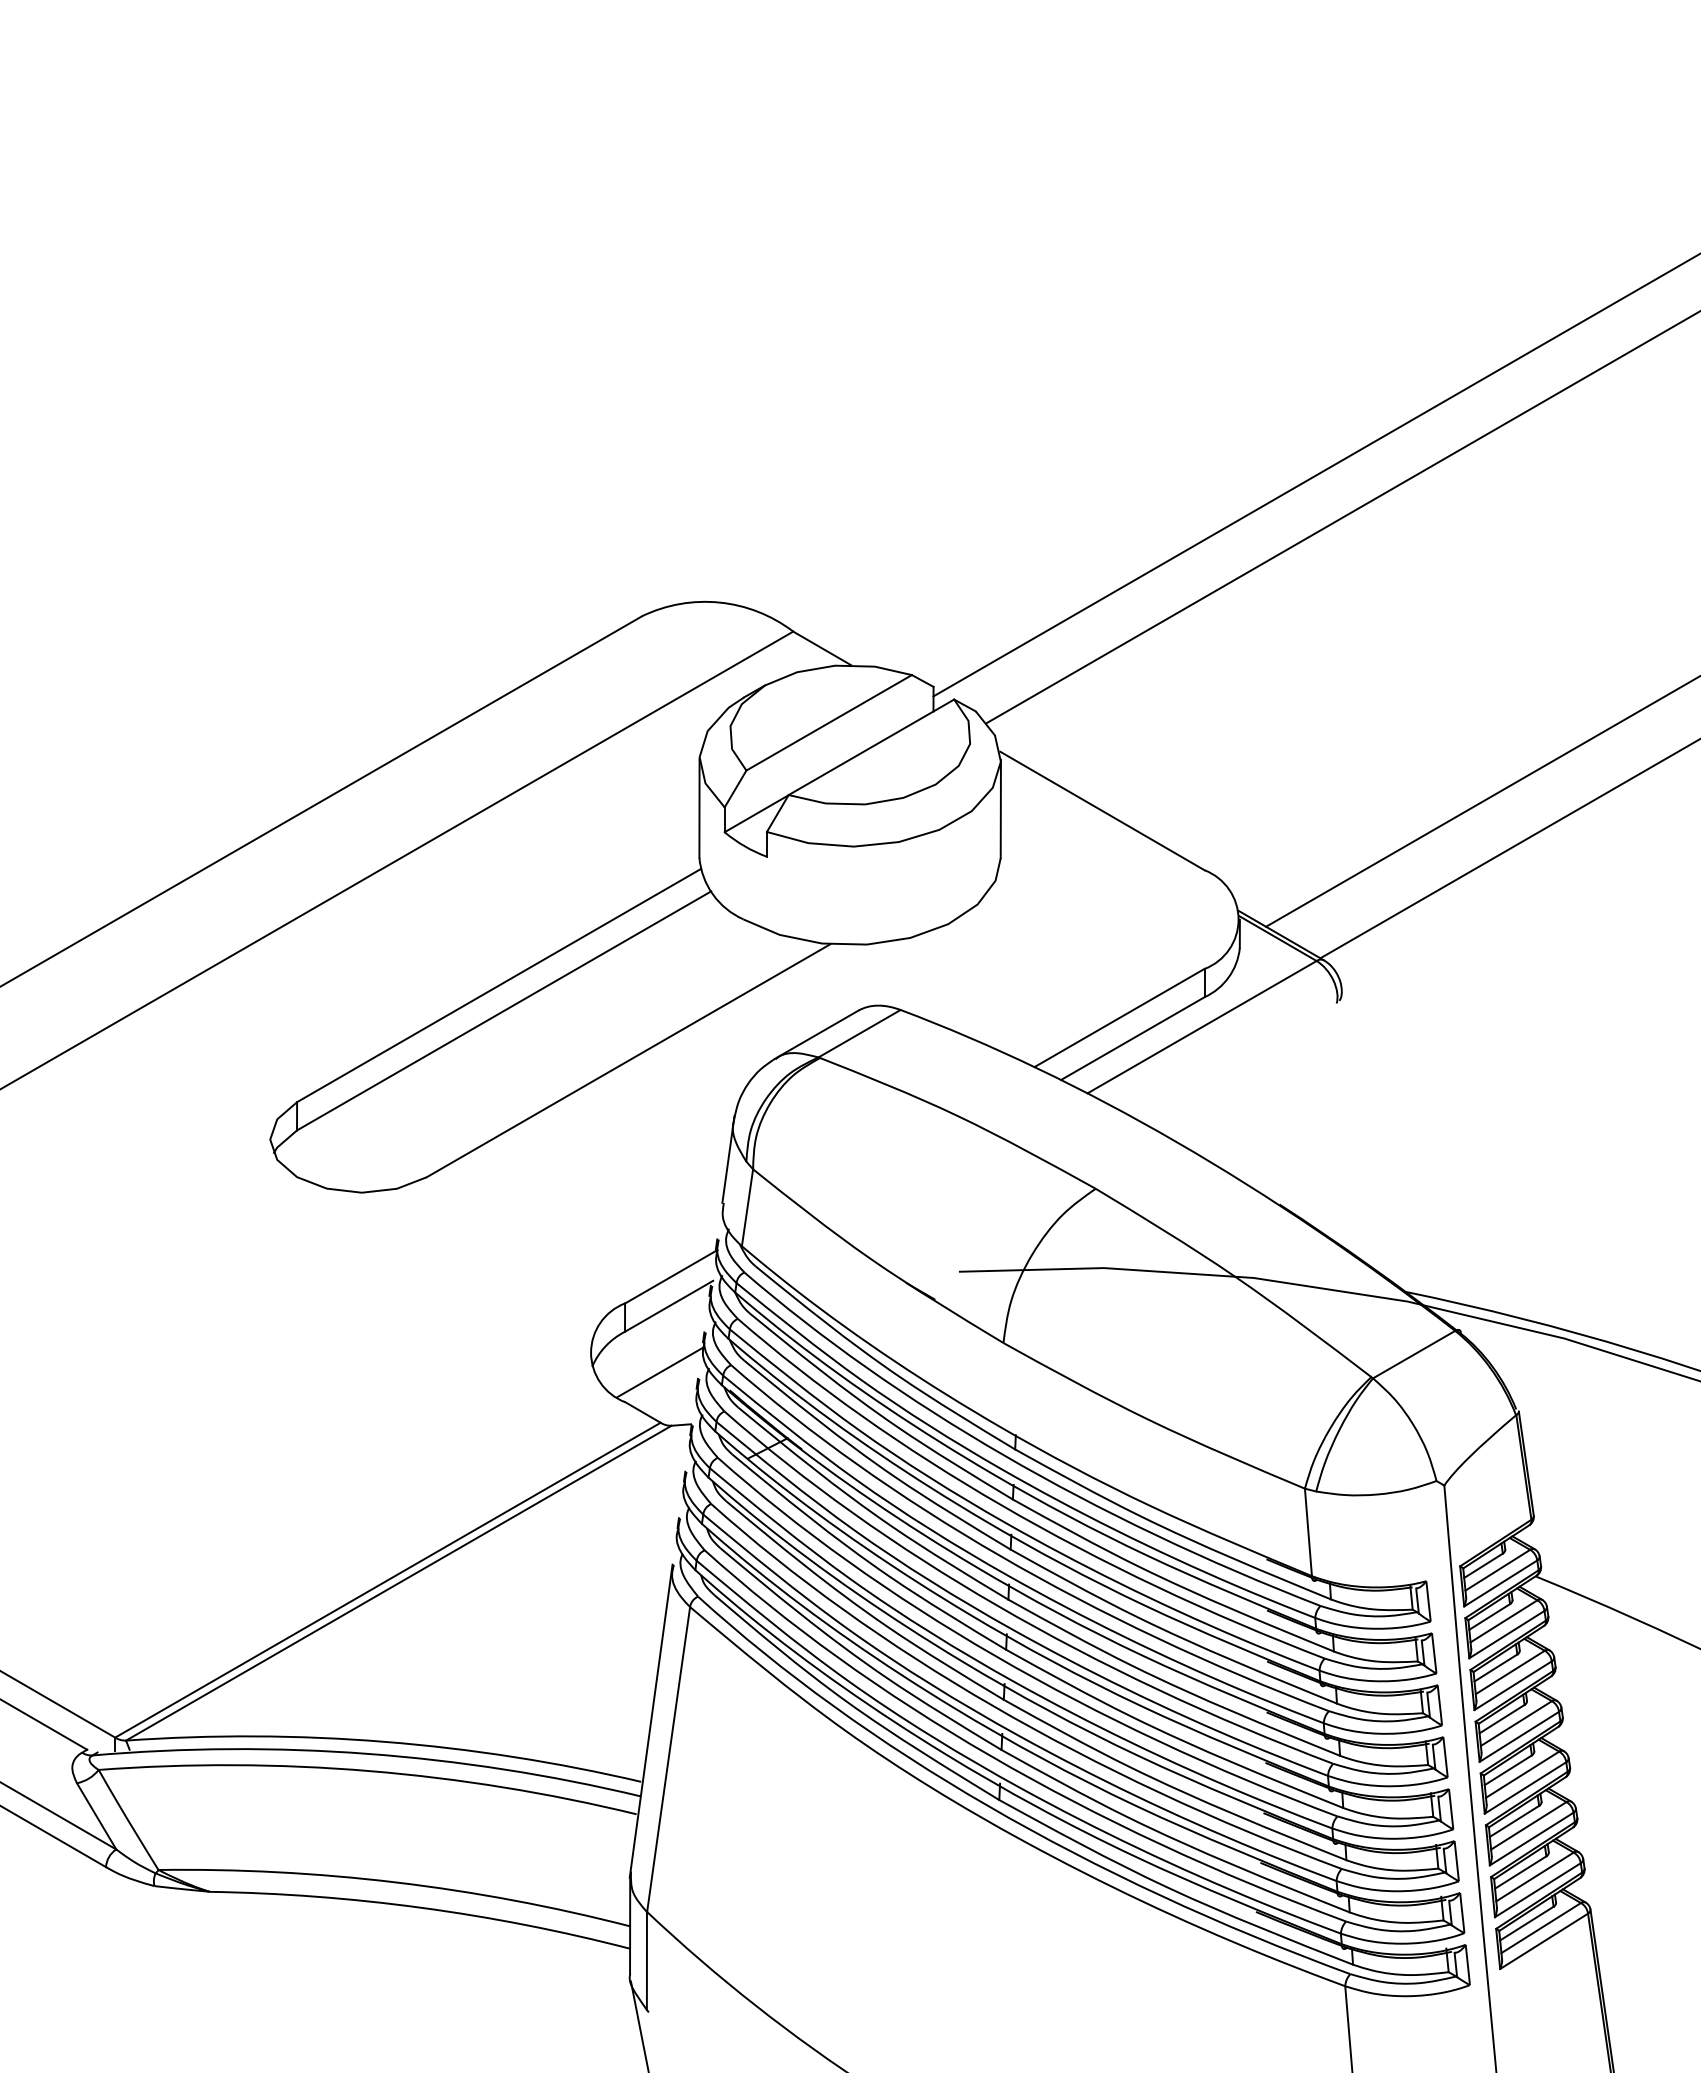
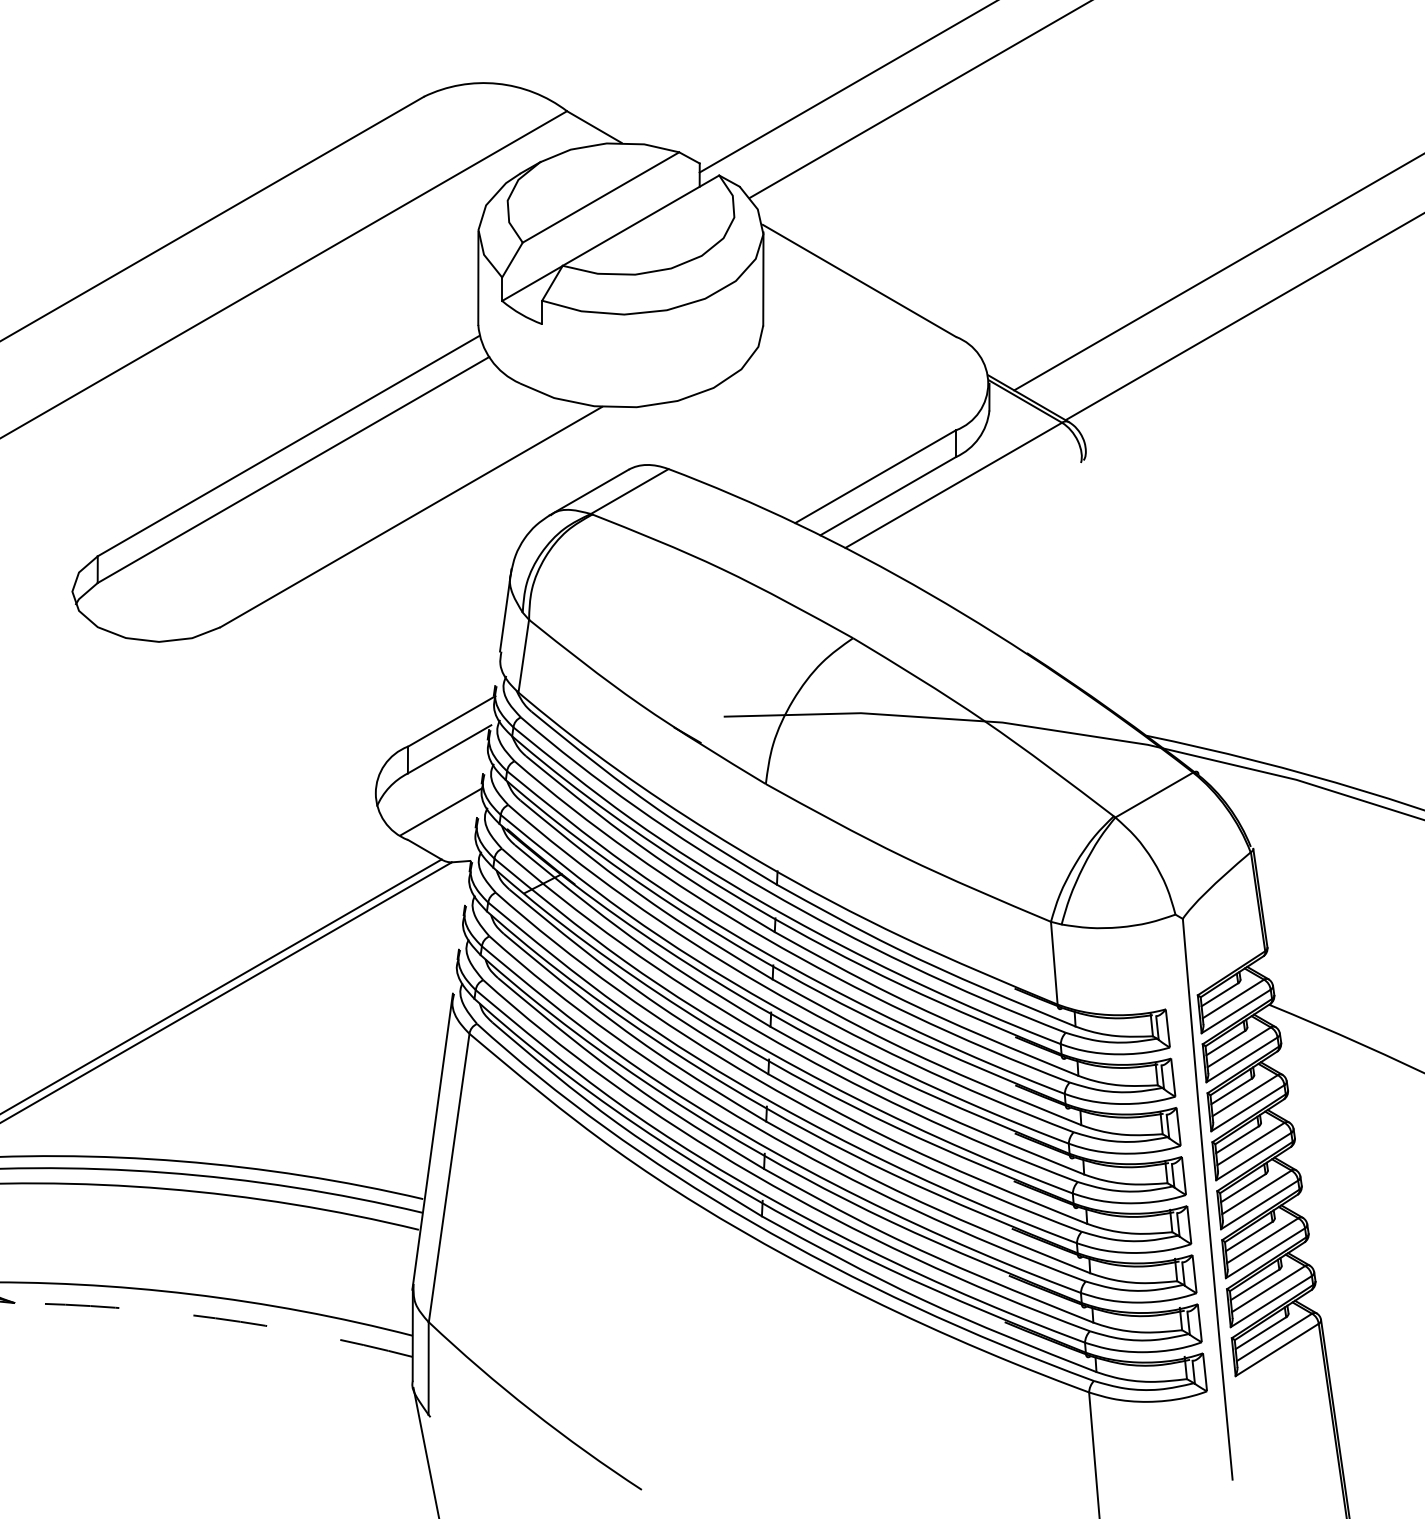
arc: (421, 1907) -> (215, 1317), solid -> dashed

